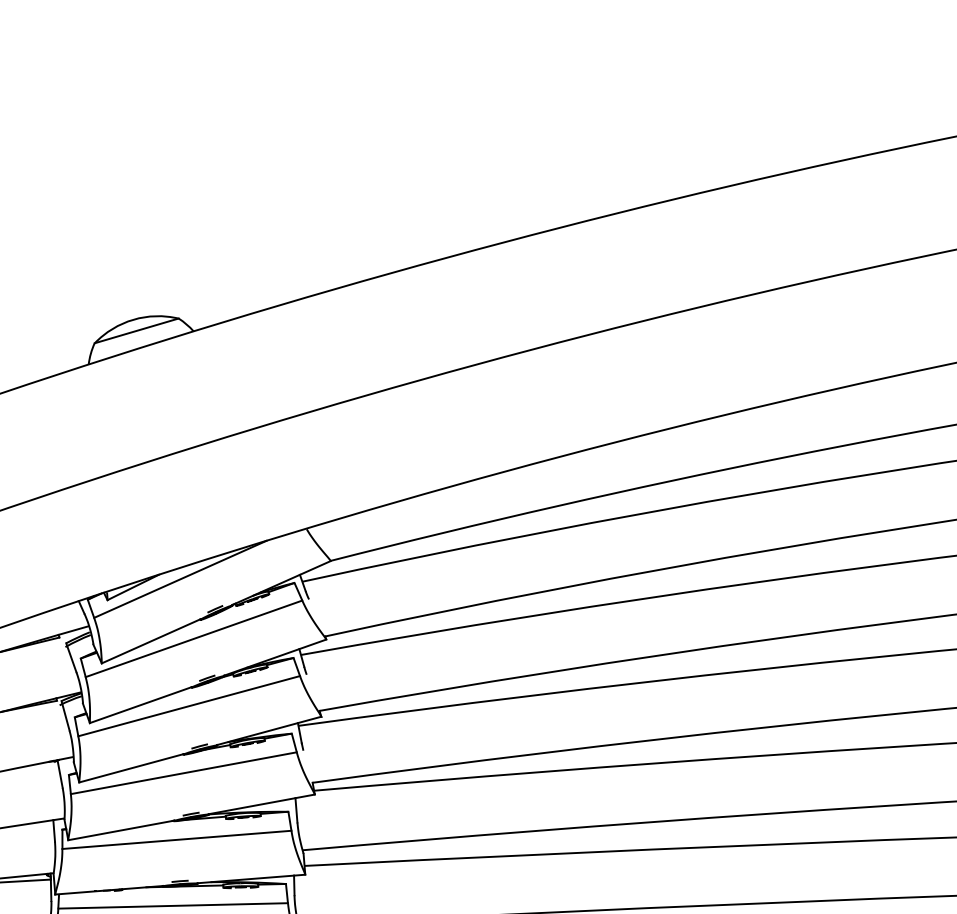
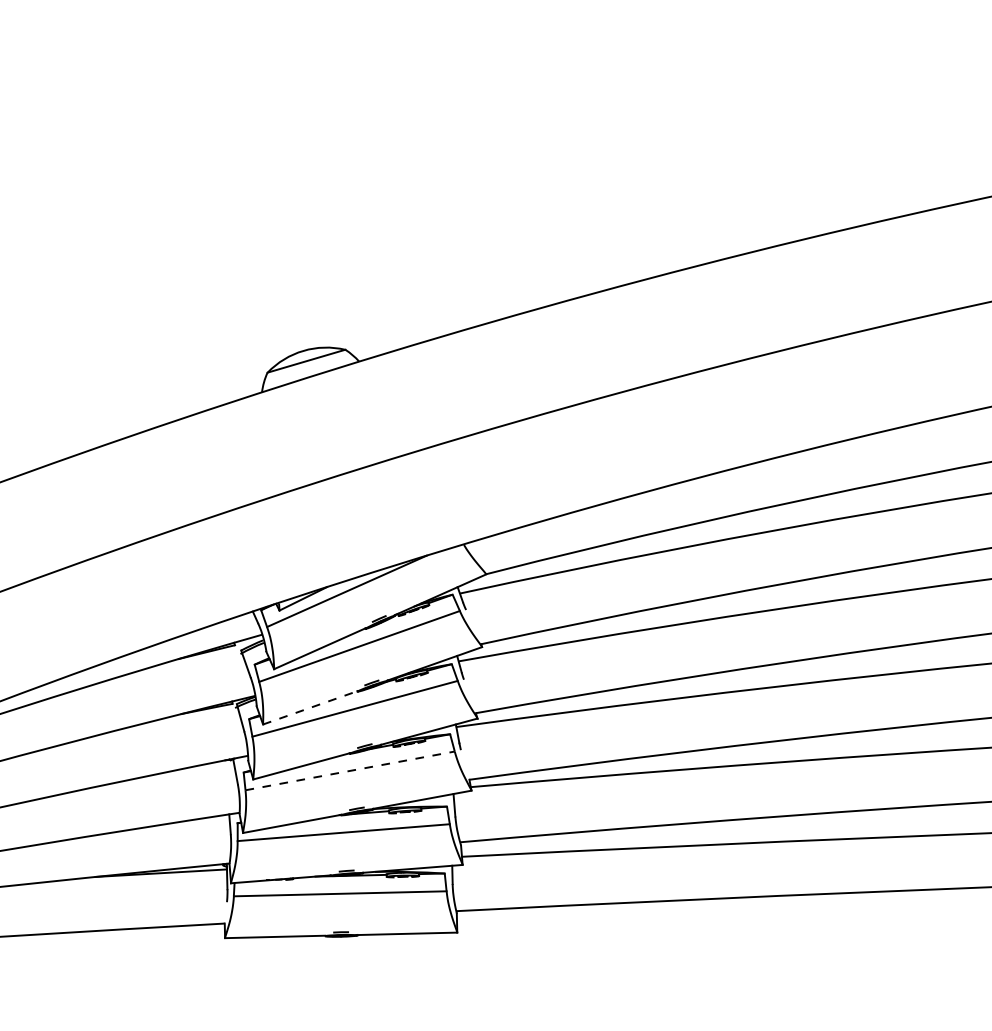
line: (141, 704) -> (310, 707), solid -> dashed
line: (184, 772) -> (350, 770), solid -> dashed

